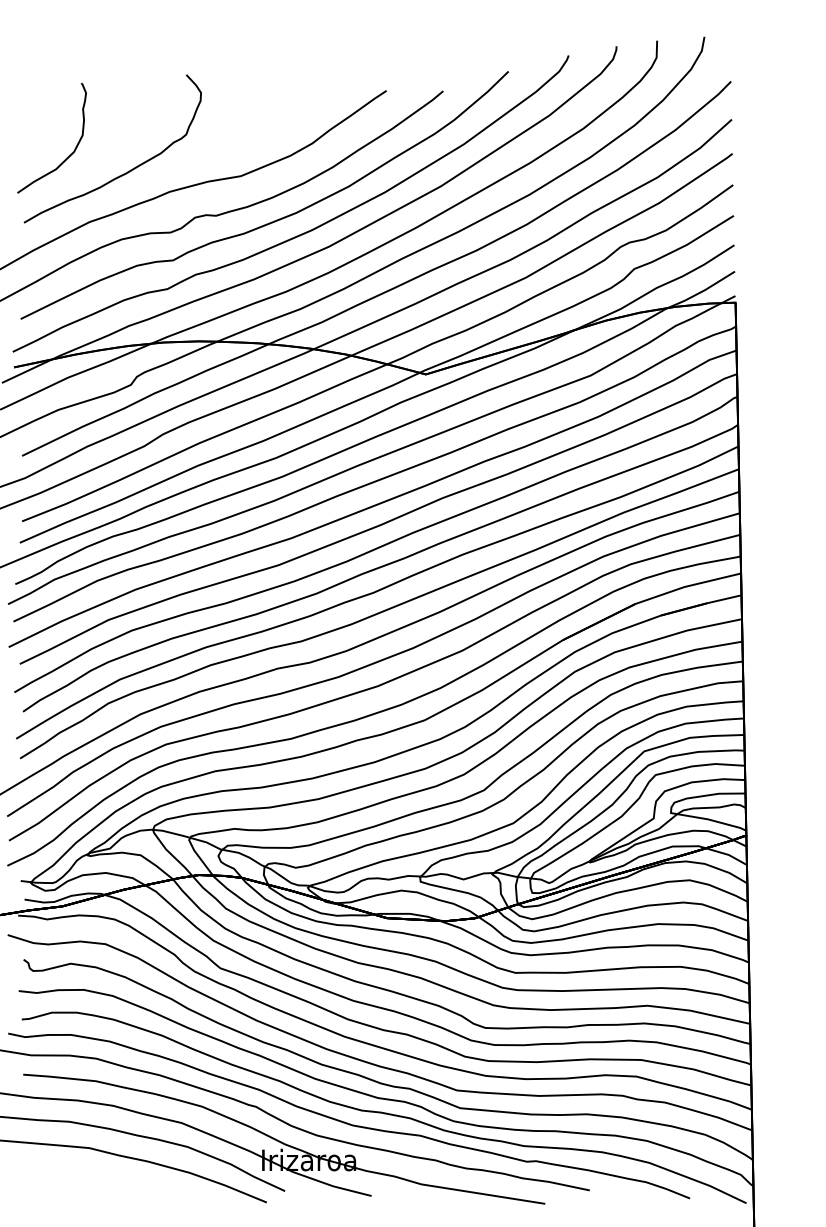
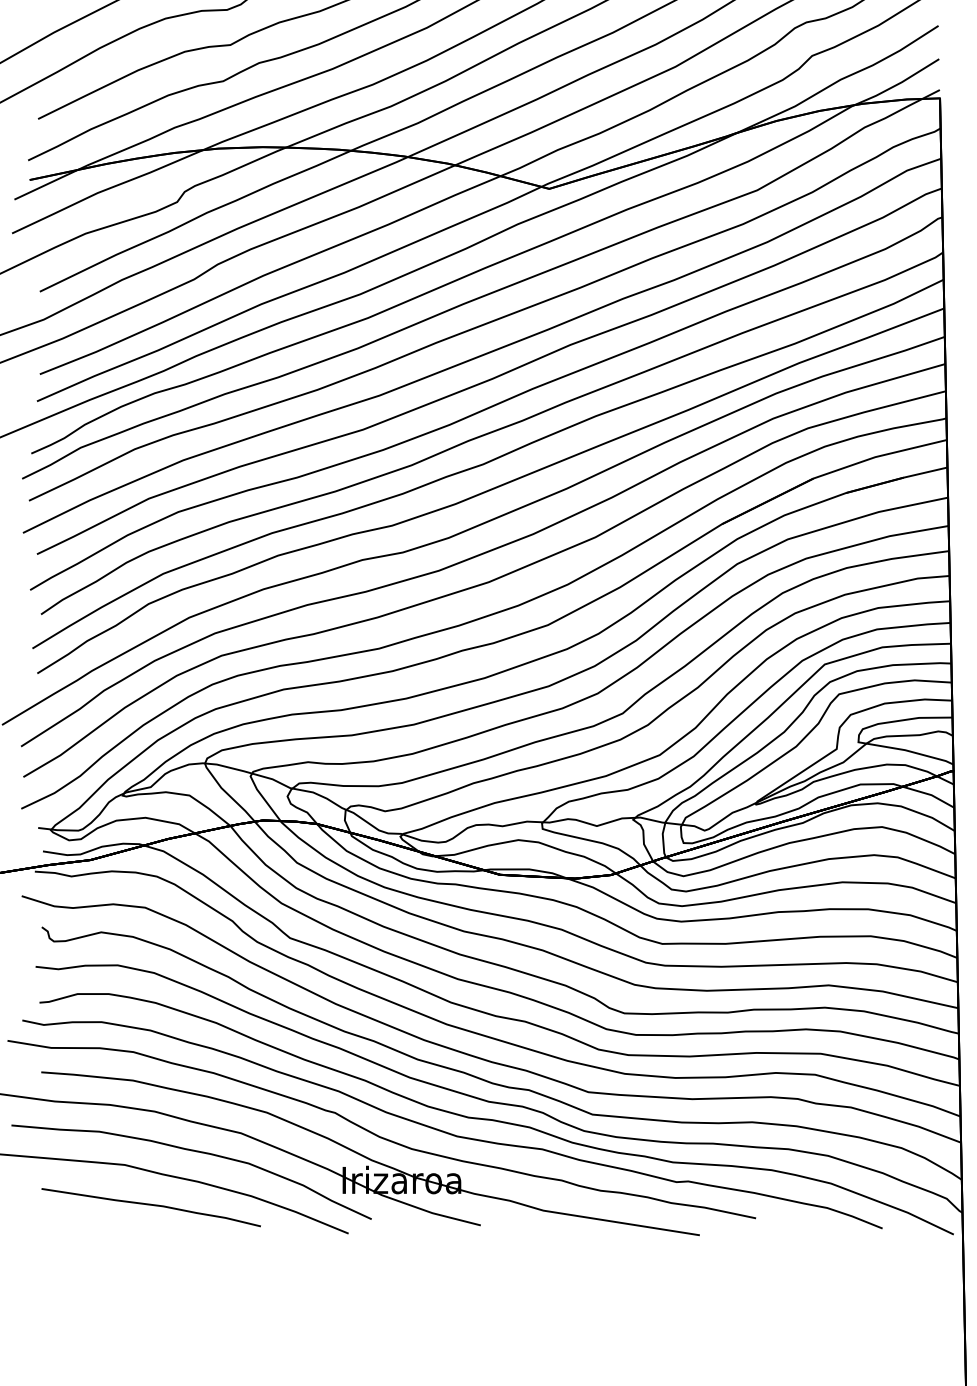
curve: (110, 1180) -> (151, 1205), added

